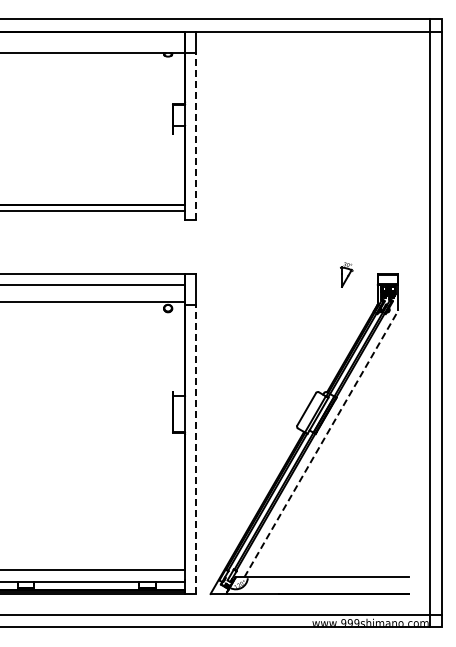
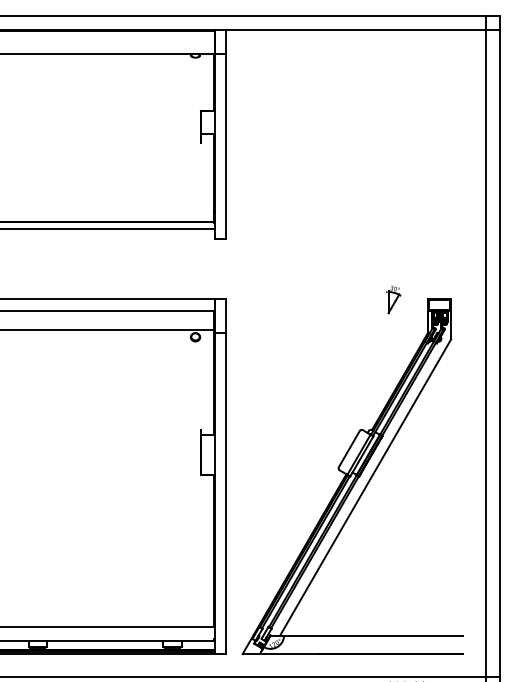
line: (195, 136) -> (225, 146), dashed -> solid
line: (321, 443) -> (365, 487), dashed -> solid
line: (195, 449) -> (225, 493), dashed -> solid

